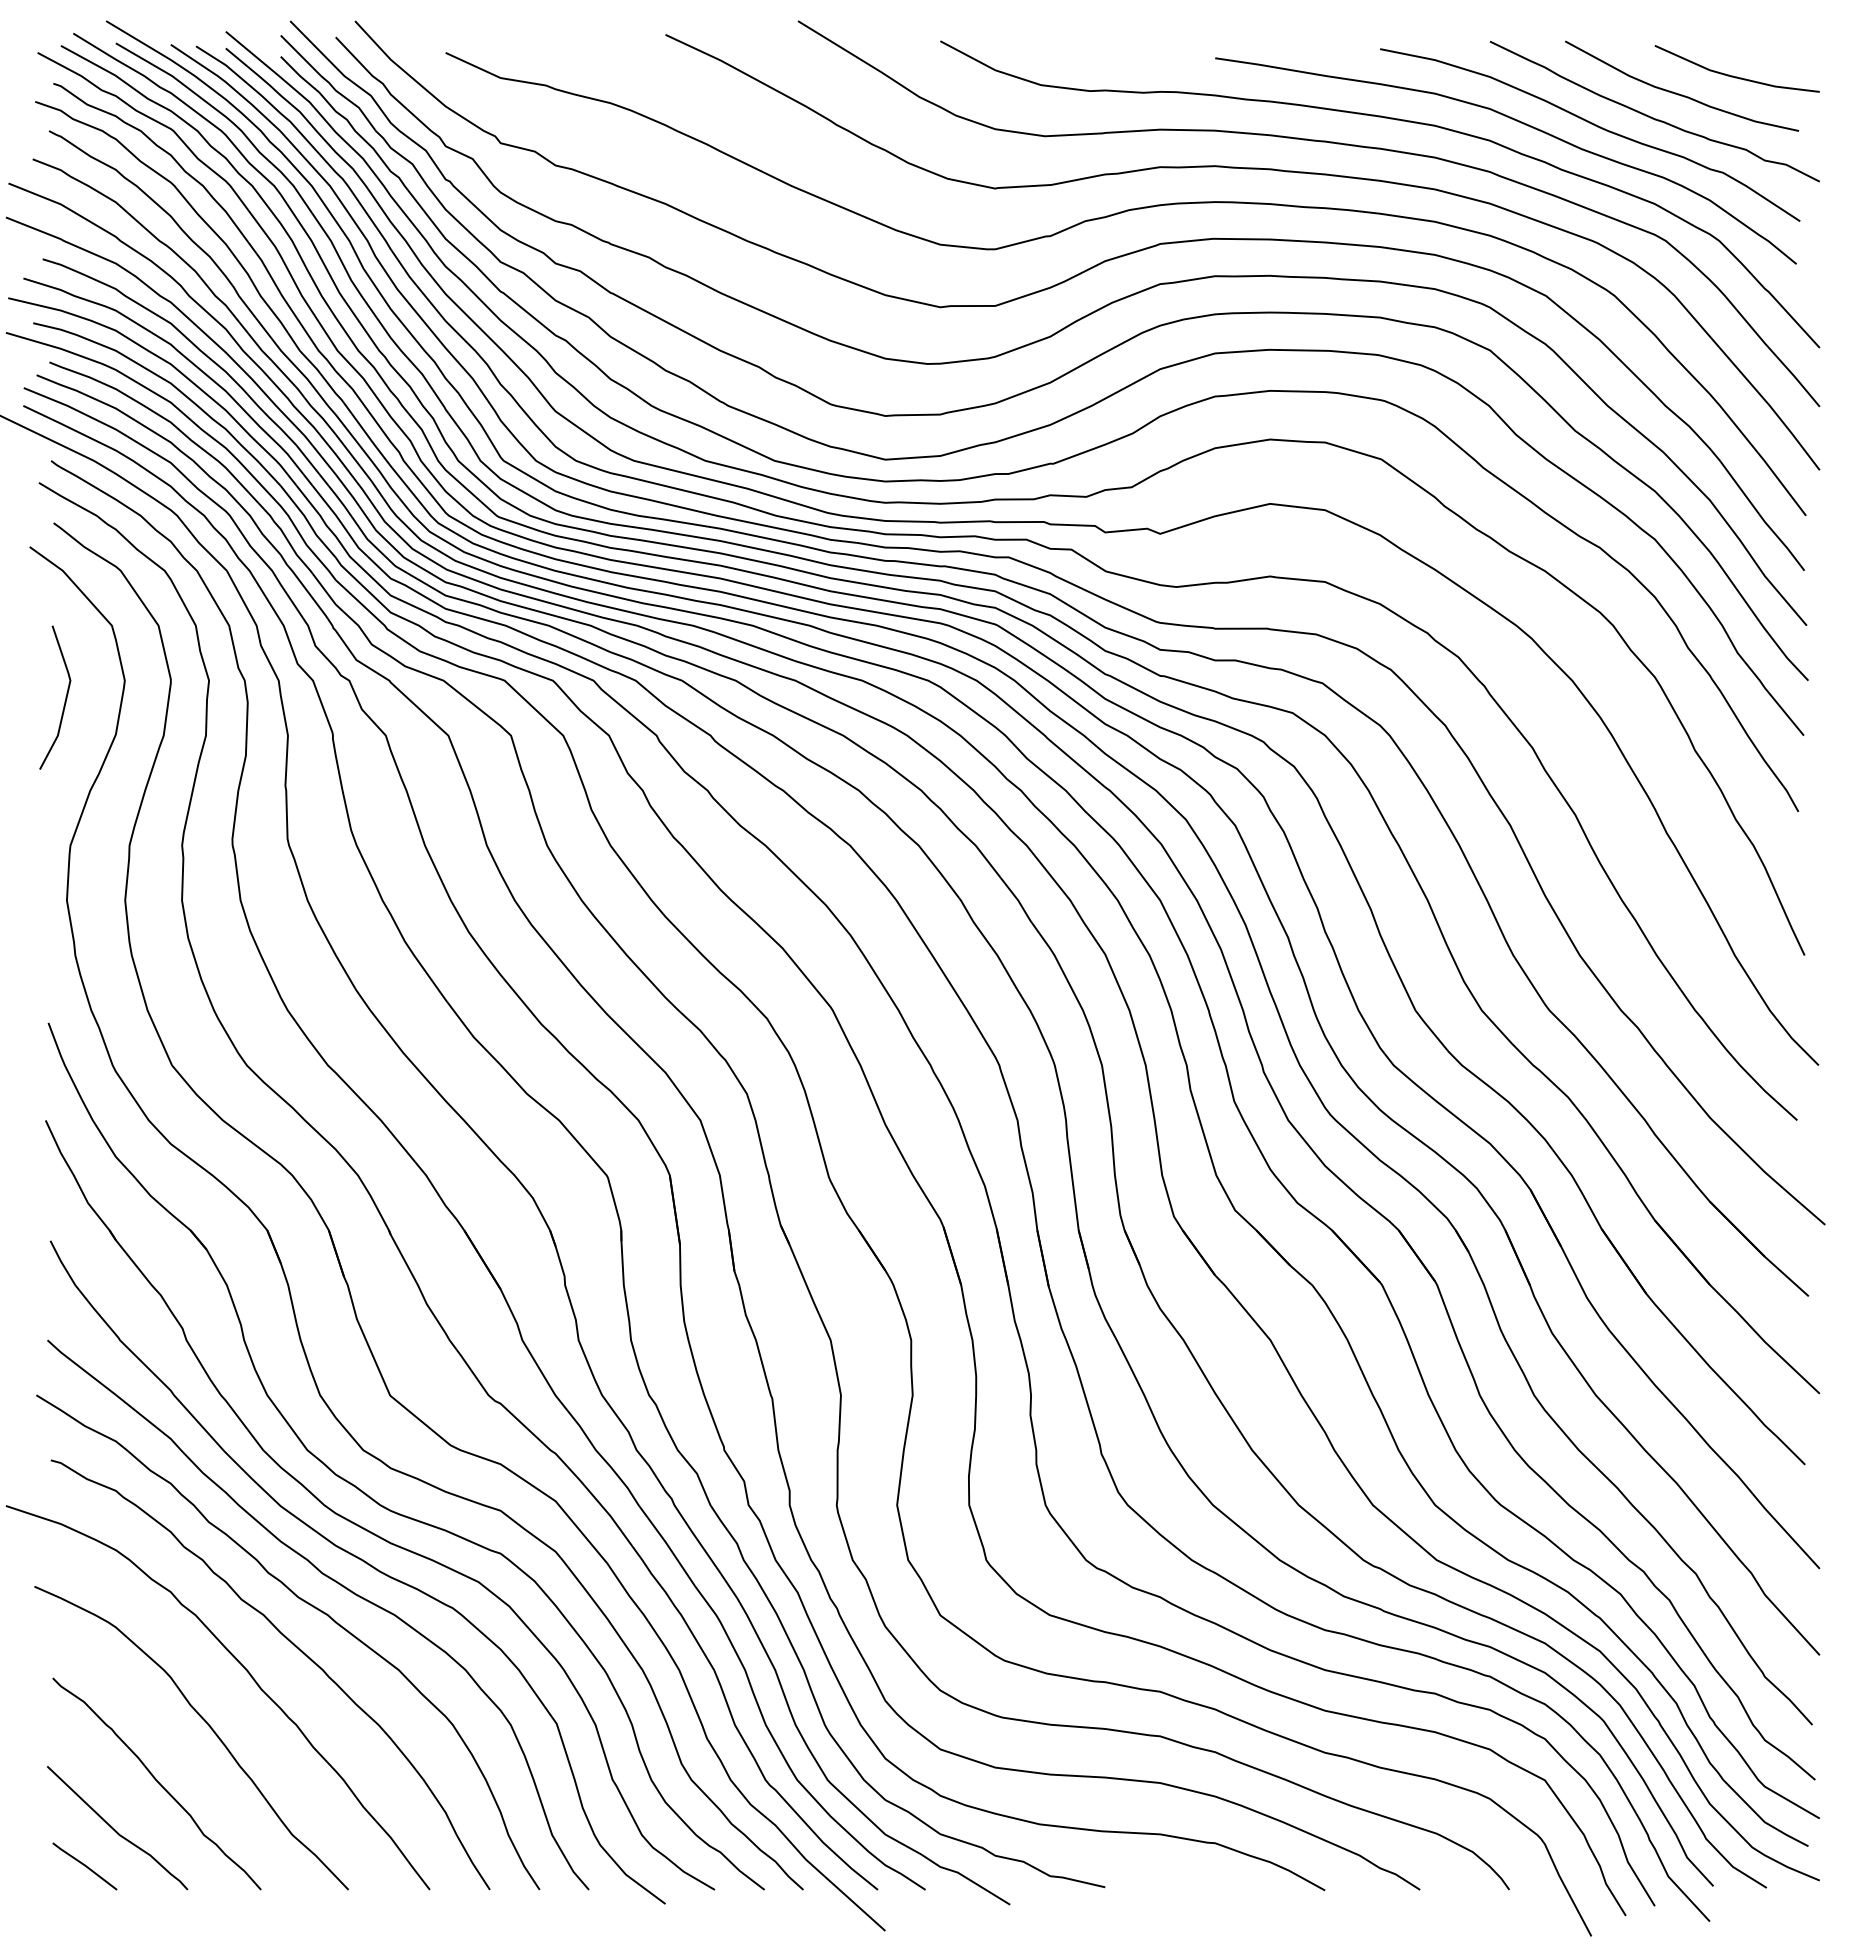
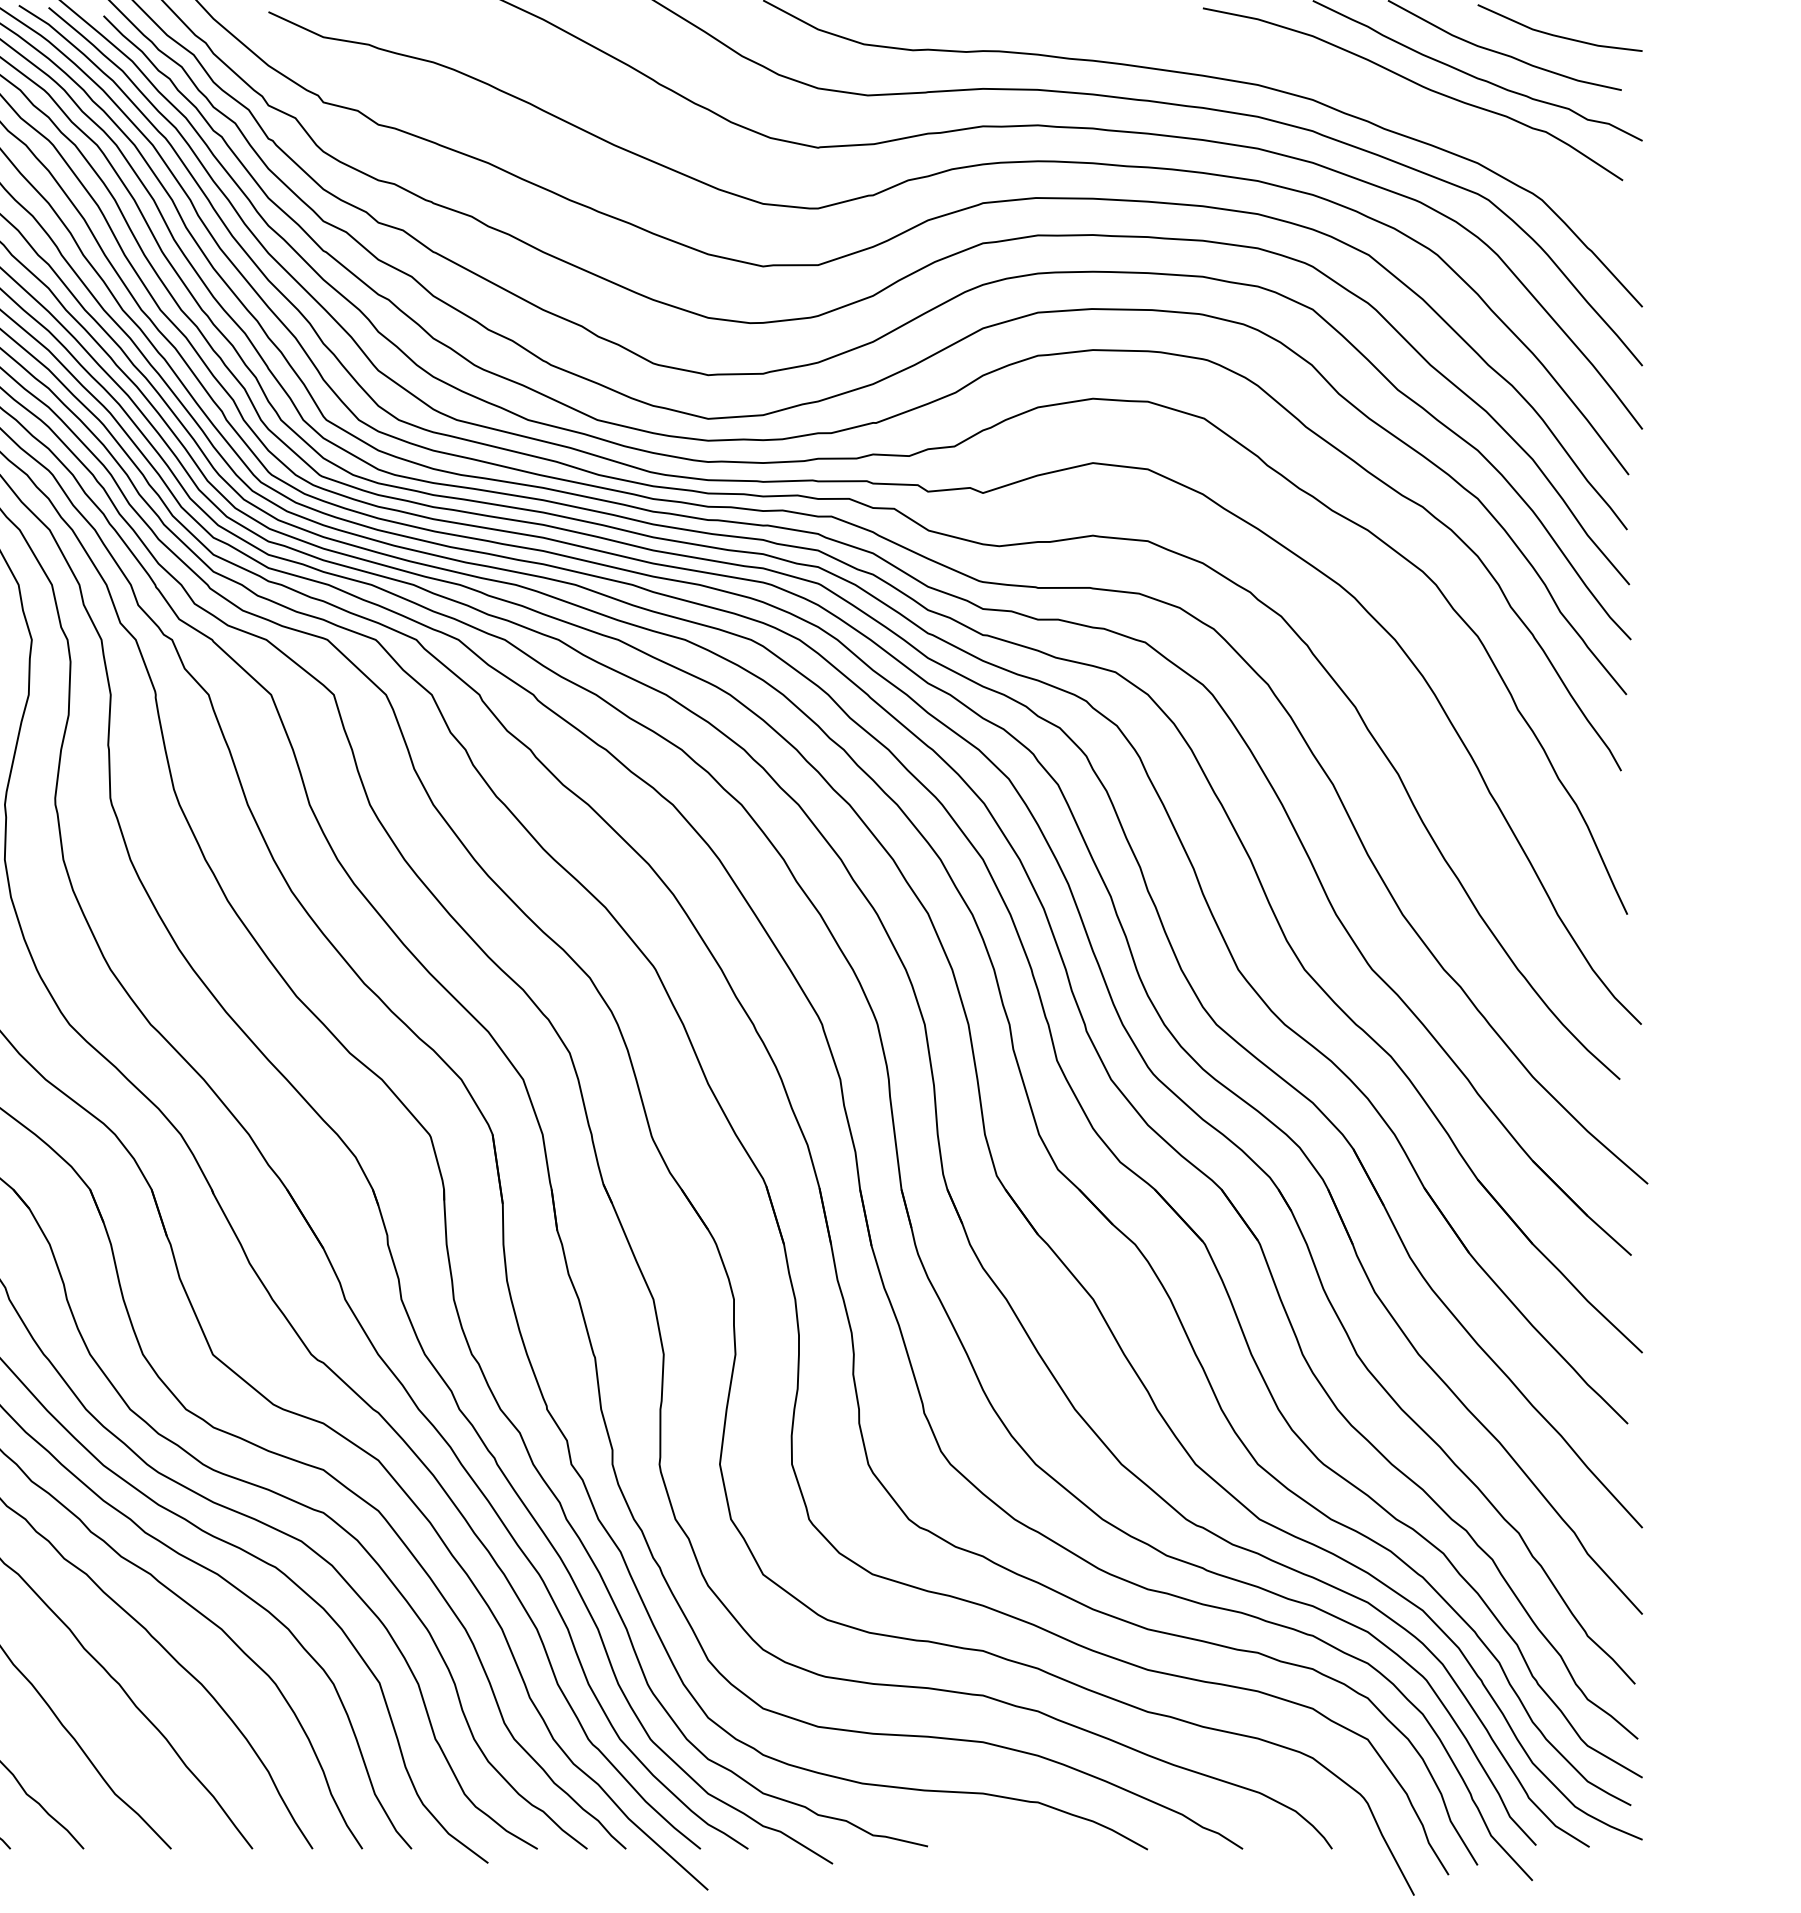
curve: (1518, 122) -> (1341, 81), removed

